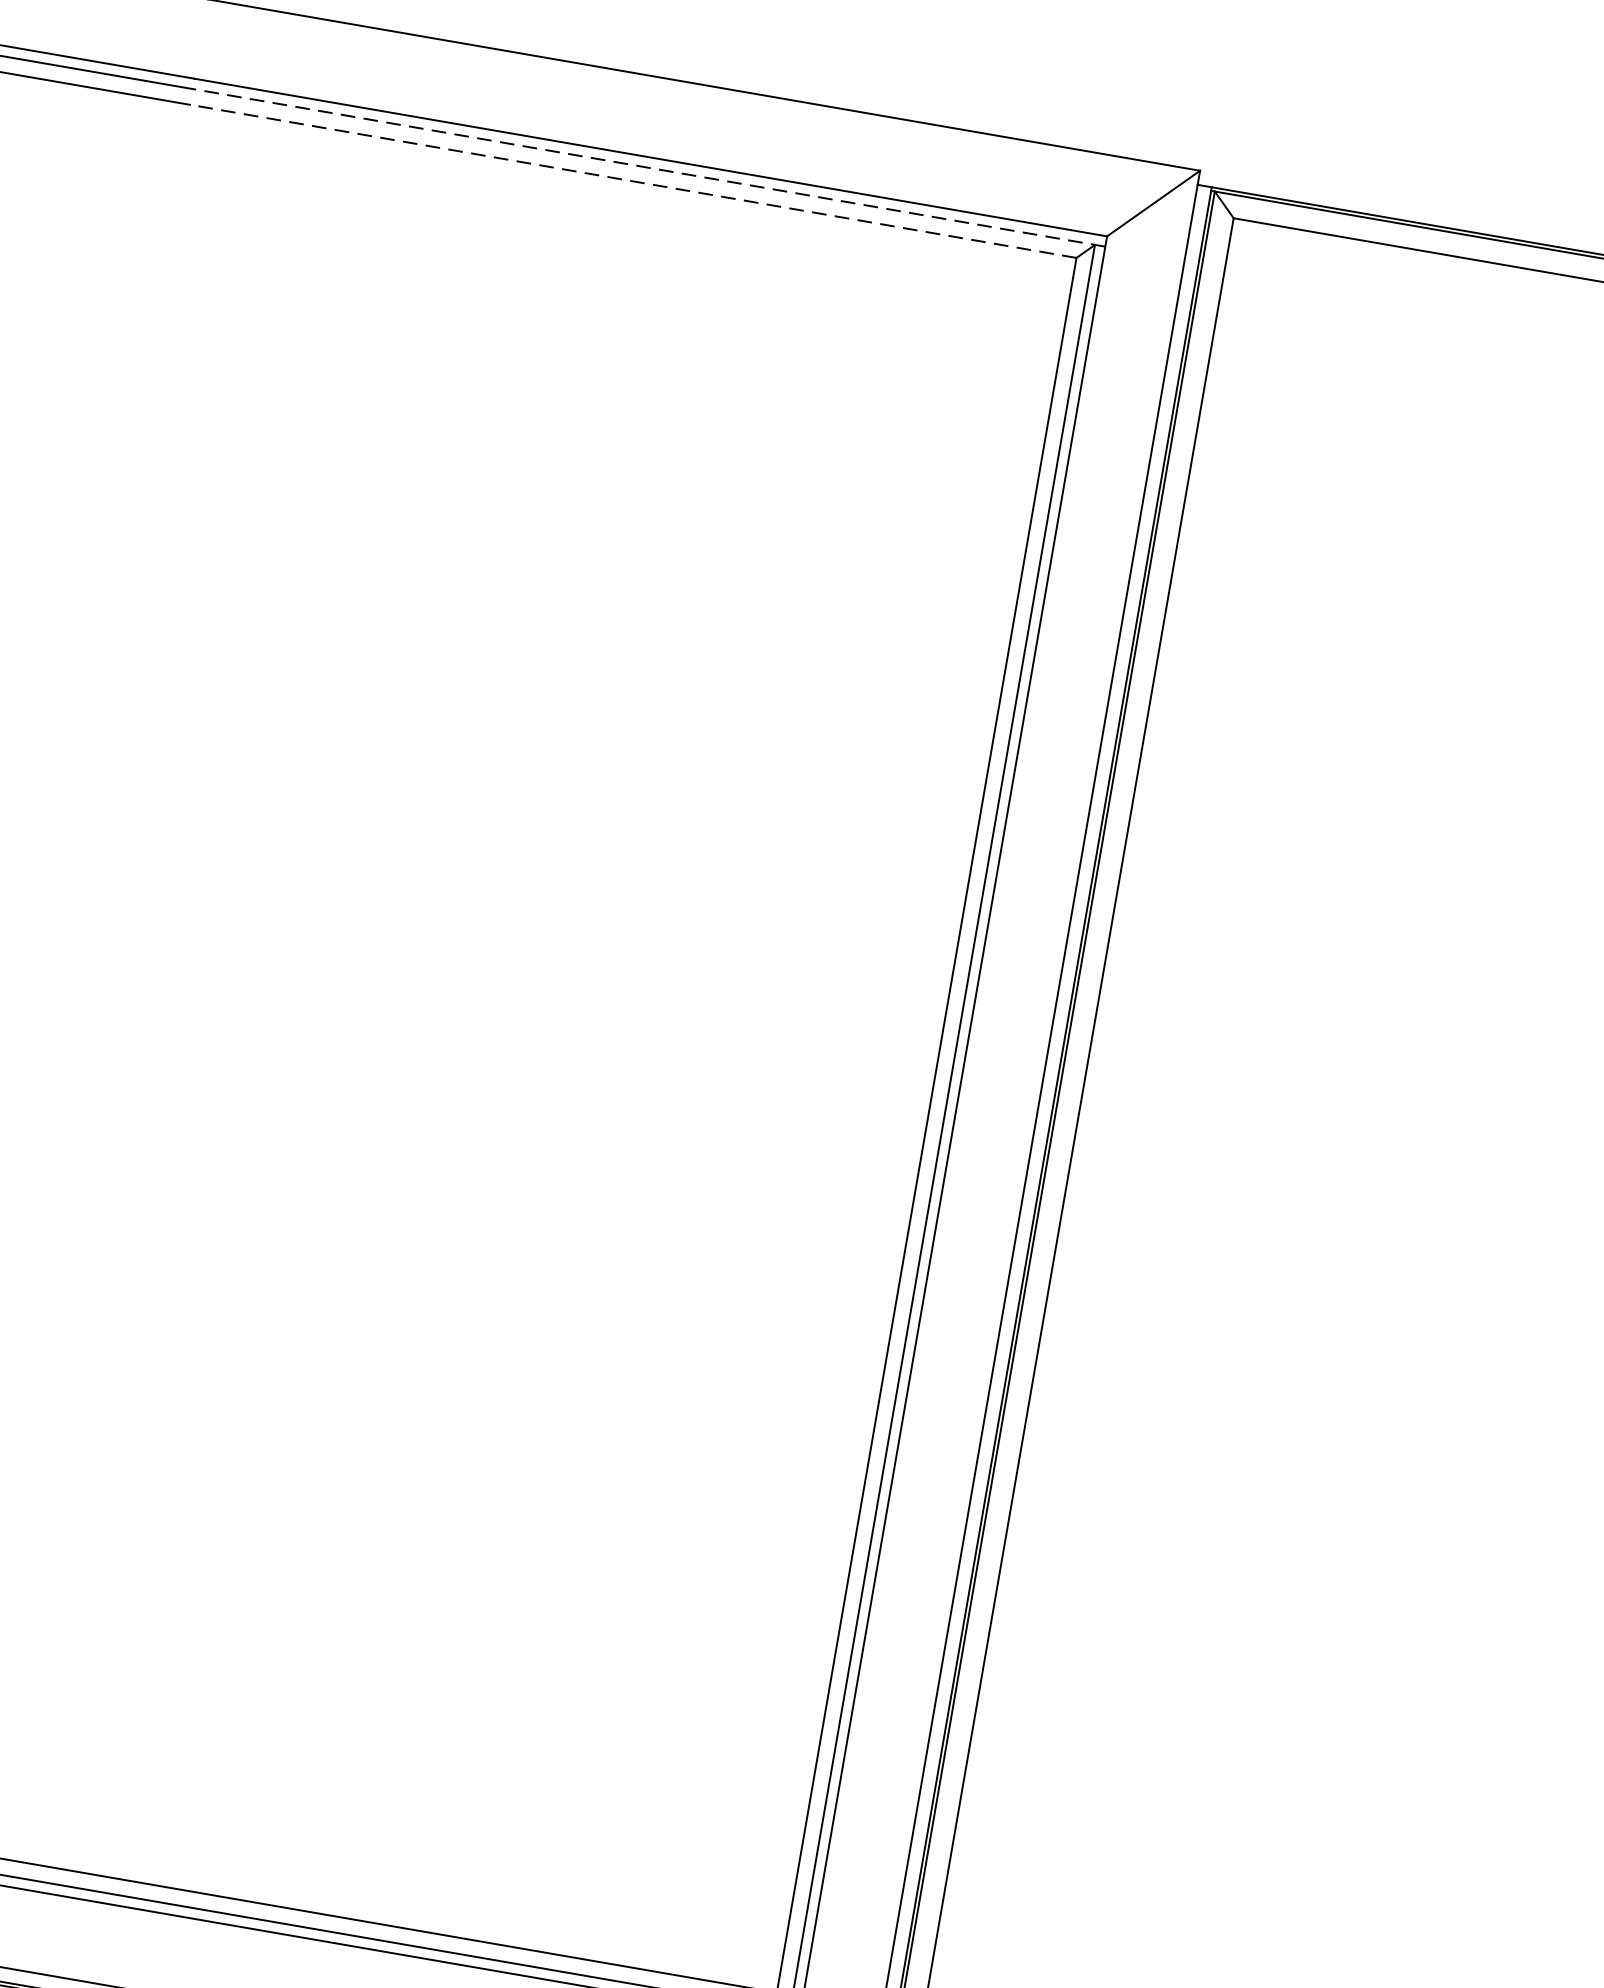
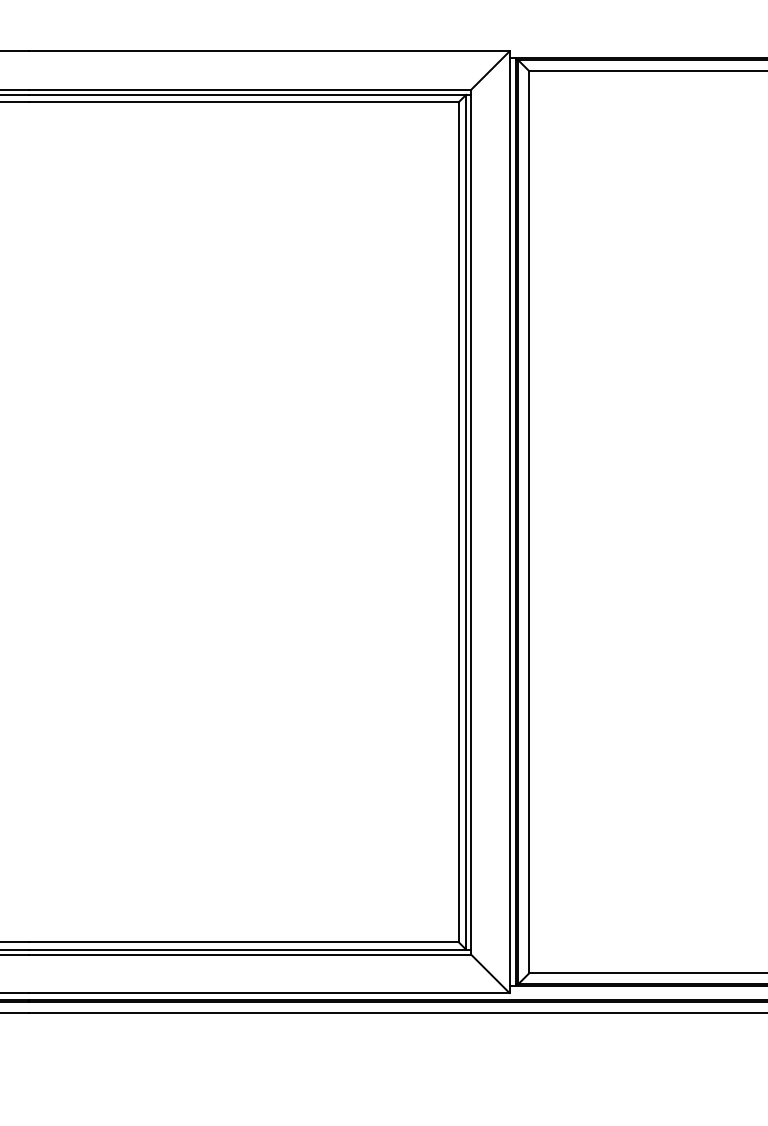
line: (649, 167) -> (250, 94), dashed -> solid
line: (632, 181) -> (243, 102), dashed -> solid

